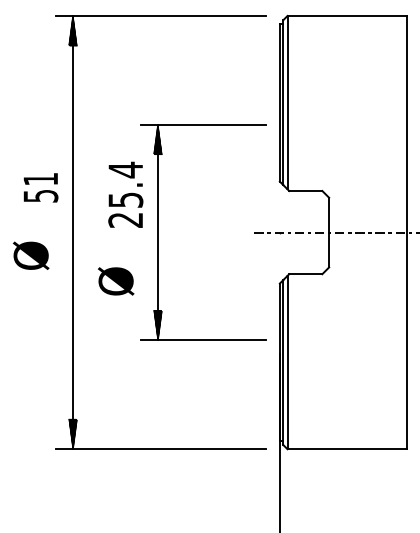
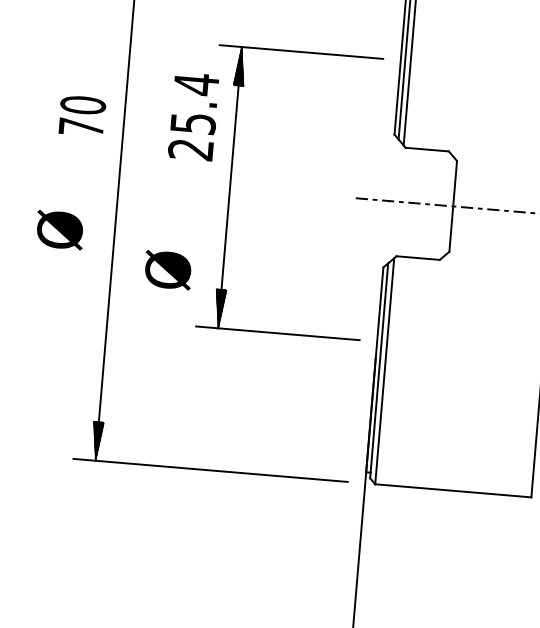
text: (40, 187) -> (81, 116), 51 -> 70
text: (125, 194) -> (193, 116), moved
text: (31, 255) -> (60, 229), moved
text: (116, 281) -> (168, 270), moved

